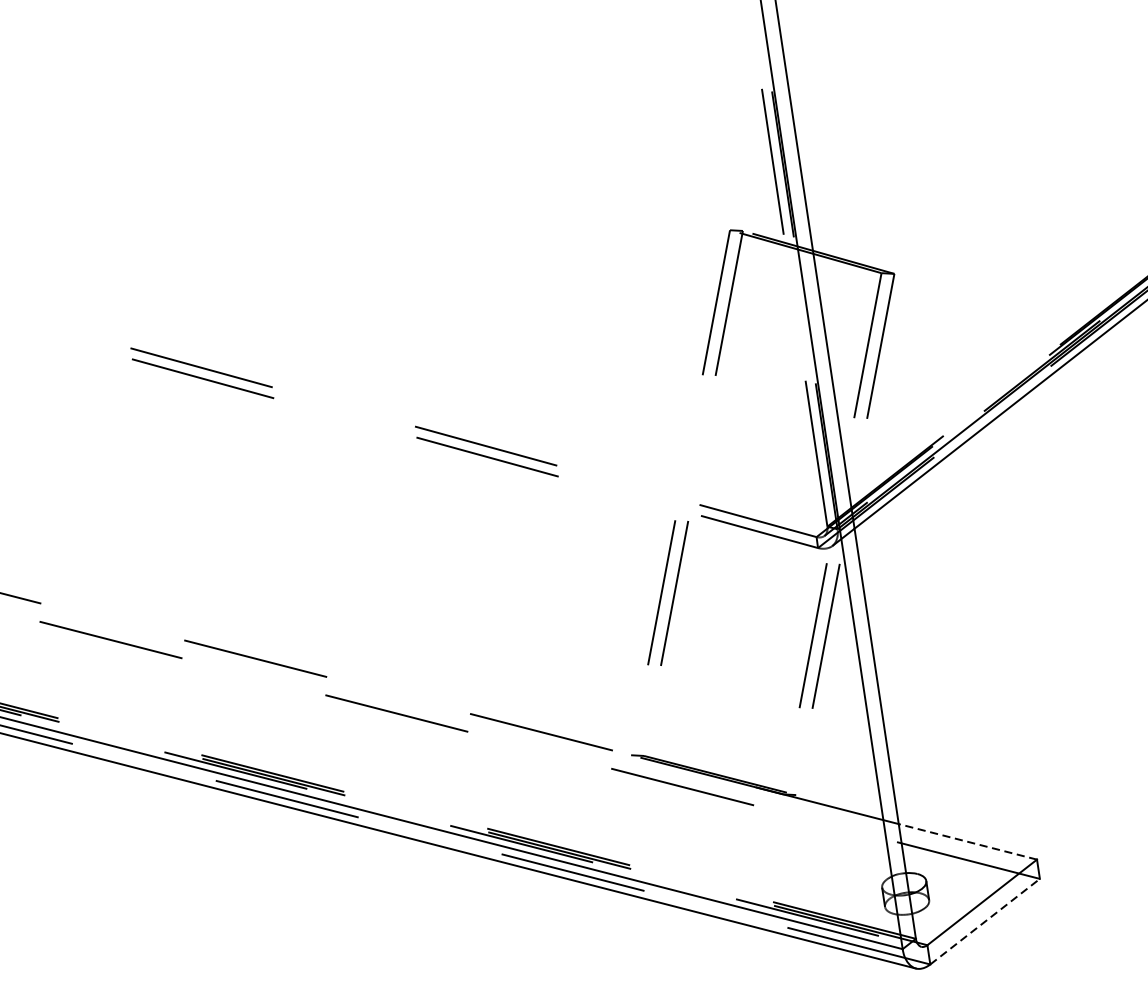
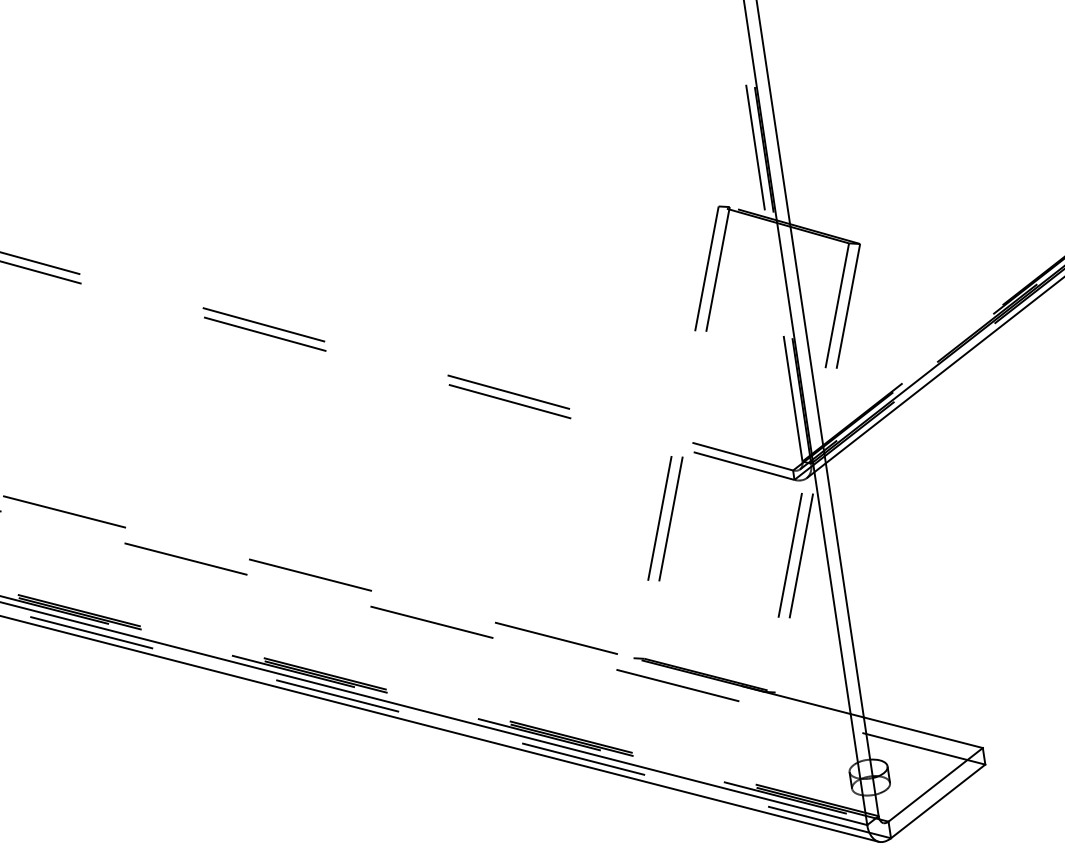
line: (966, 841) -> (922, 732), dashed -> solid
line: (985, 921) -> (938, 801), dashed -> solid

